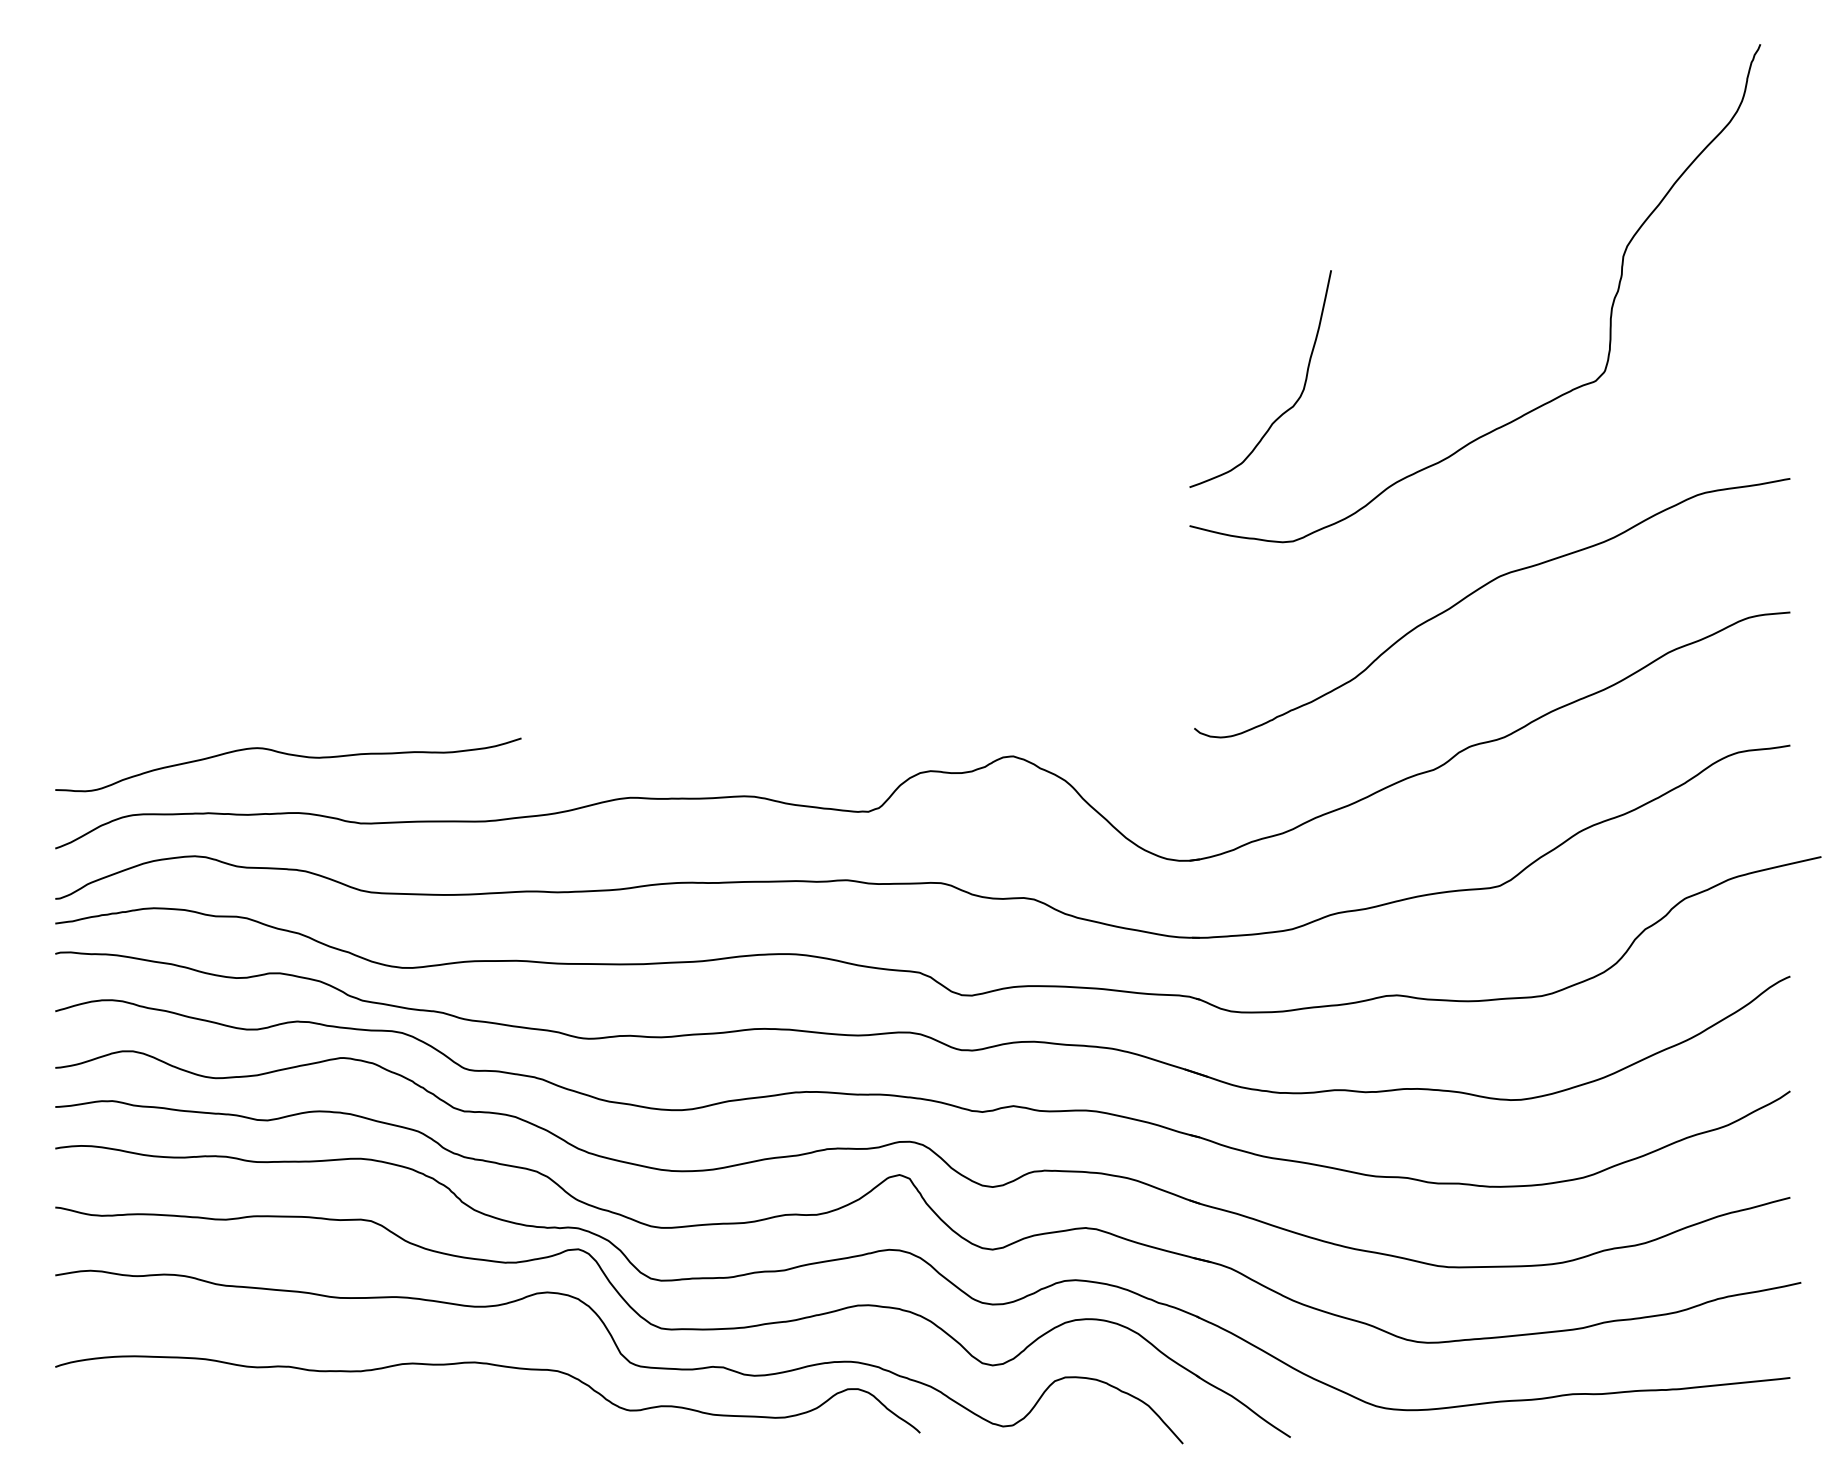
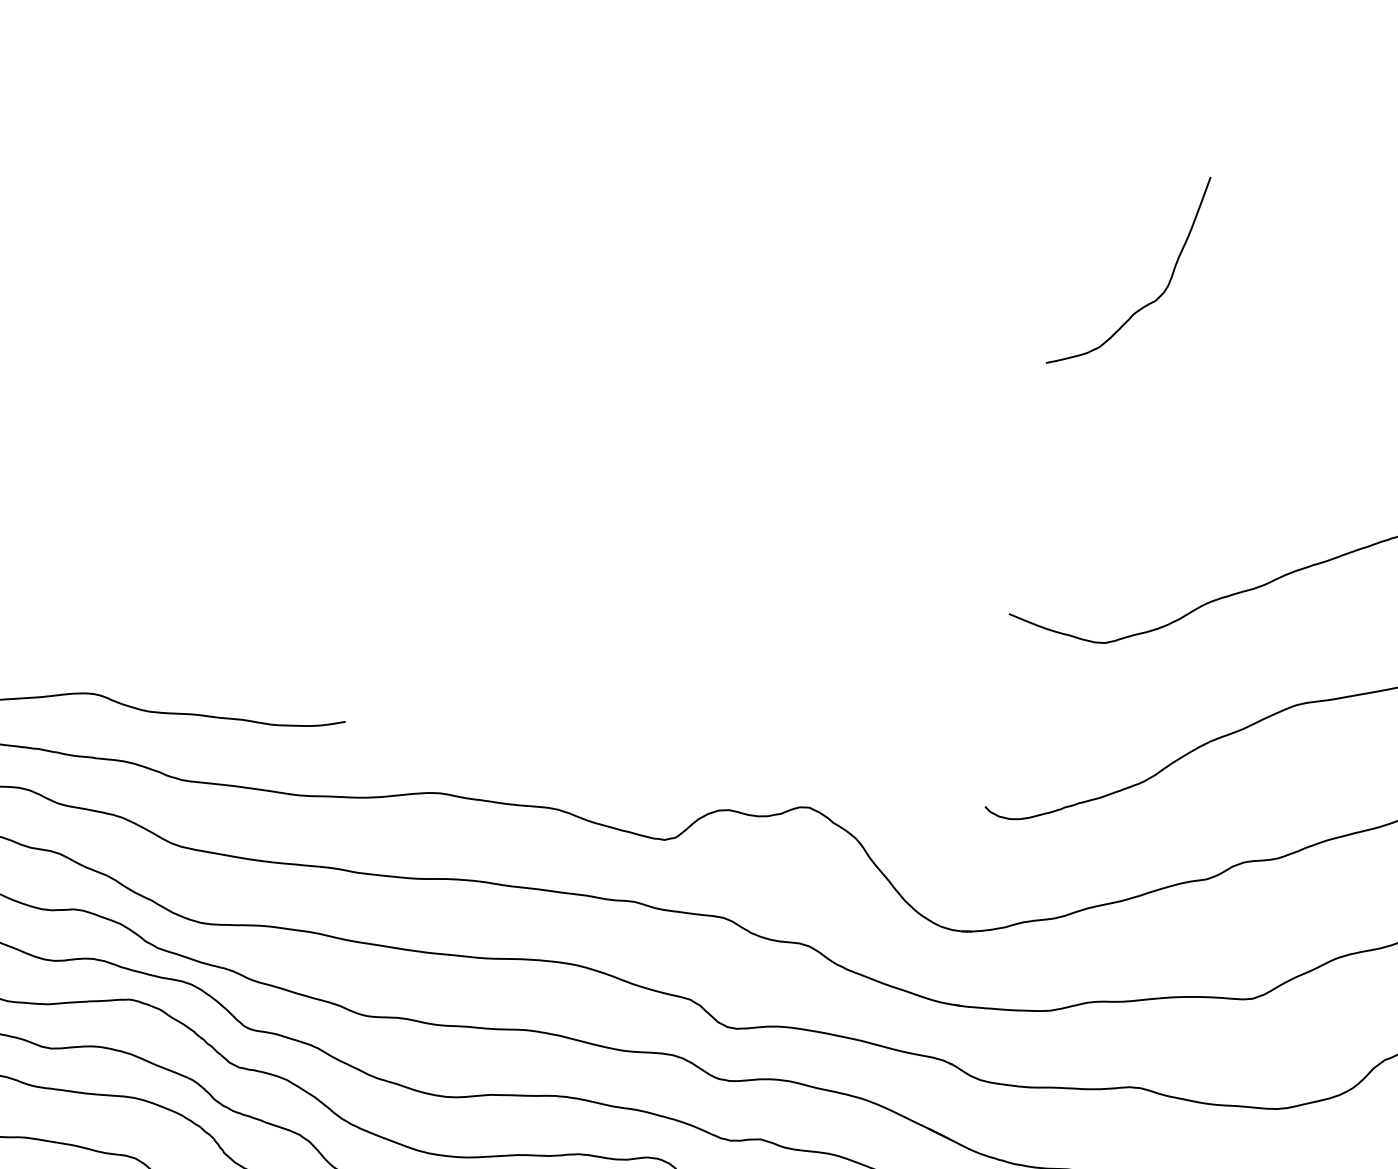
curve: (1285, 410) -> (1147, 303), moved

